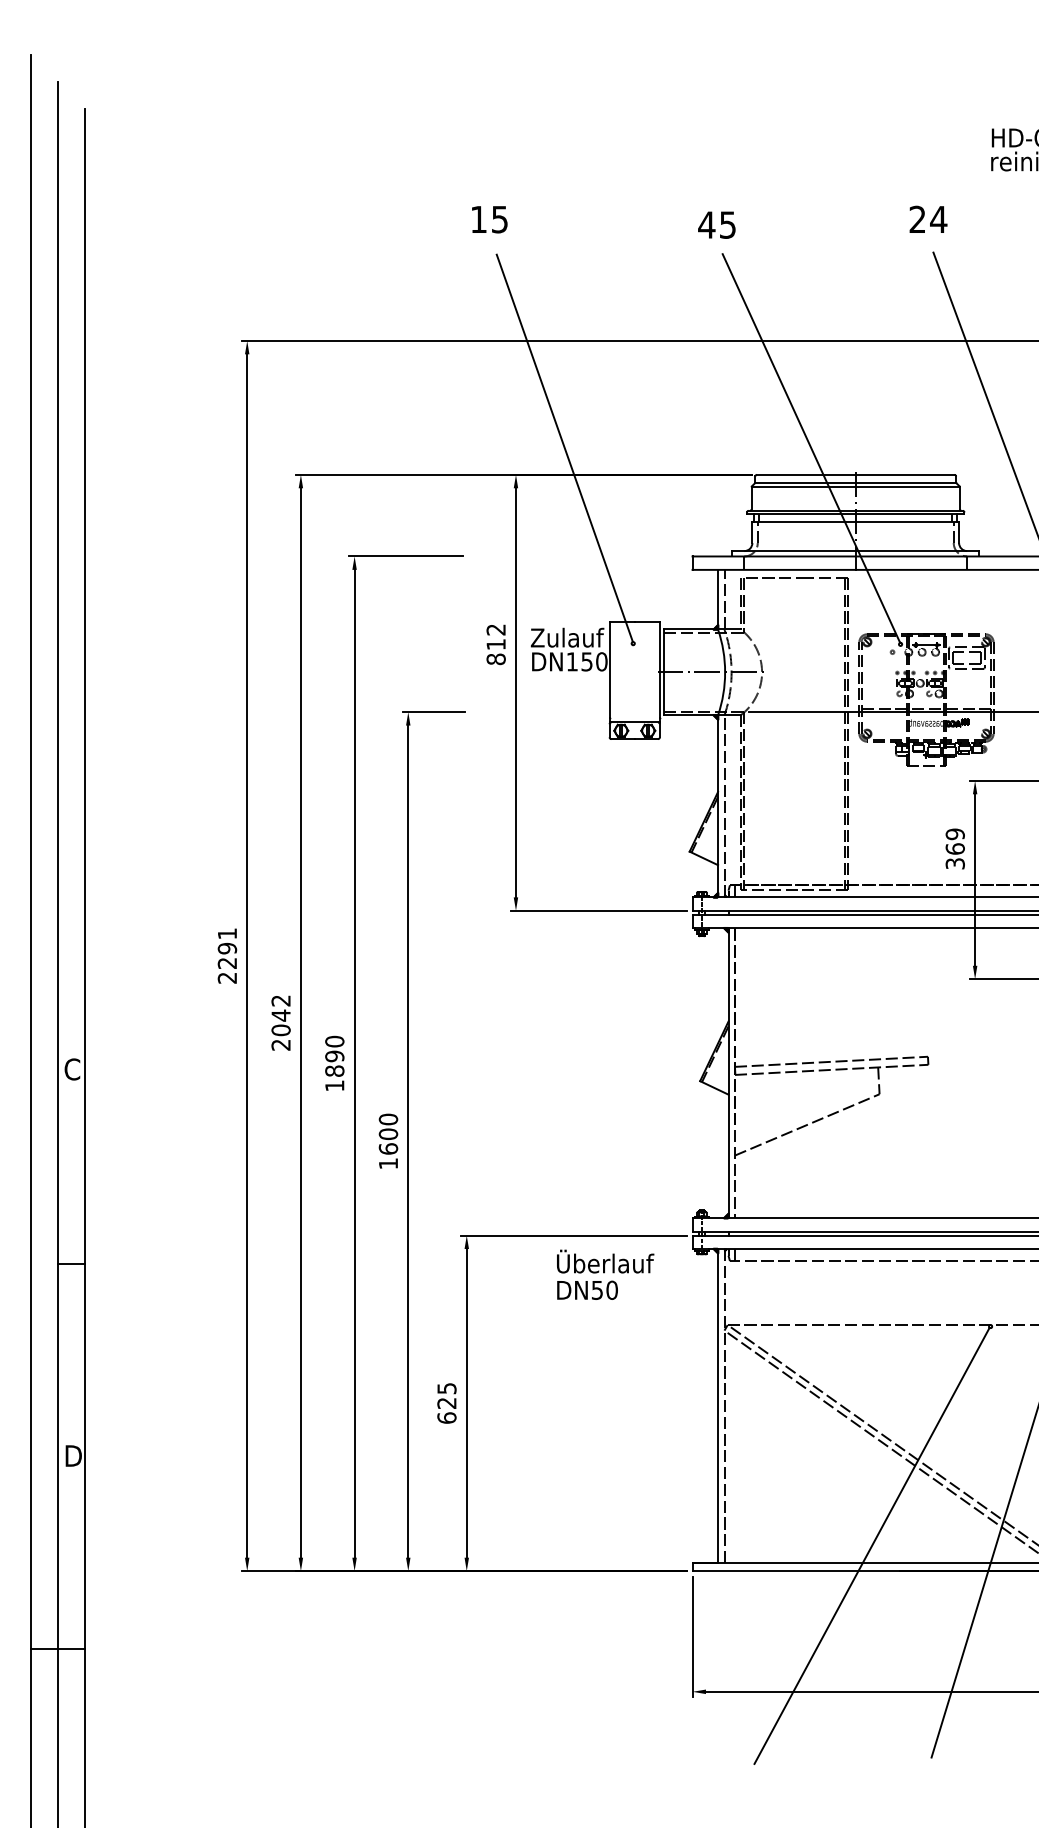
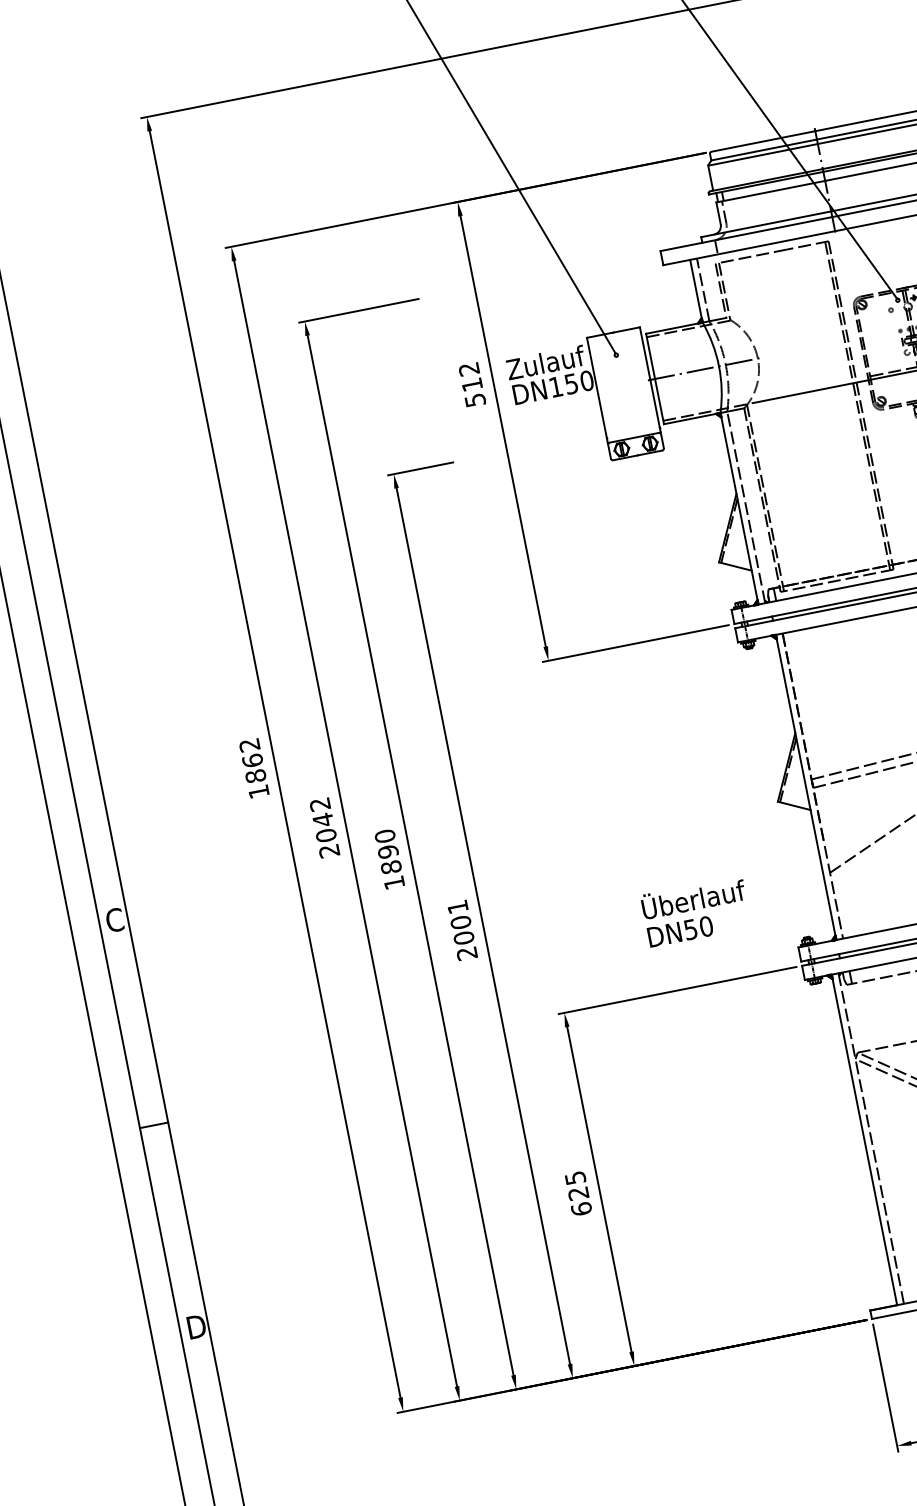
text: (495, 659) -> (474, 400), 812 -> 512
text: (227, 955) -> (254, 767), 2291 -> 1862
text: (388, 1141) -> (462, 930), 1600 -> 2001
text: (605, 1274) -> (696, 911), moved

